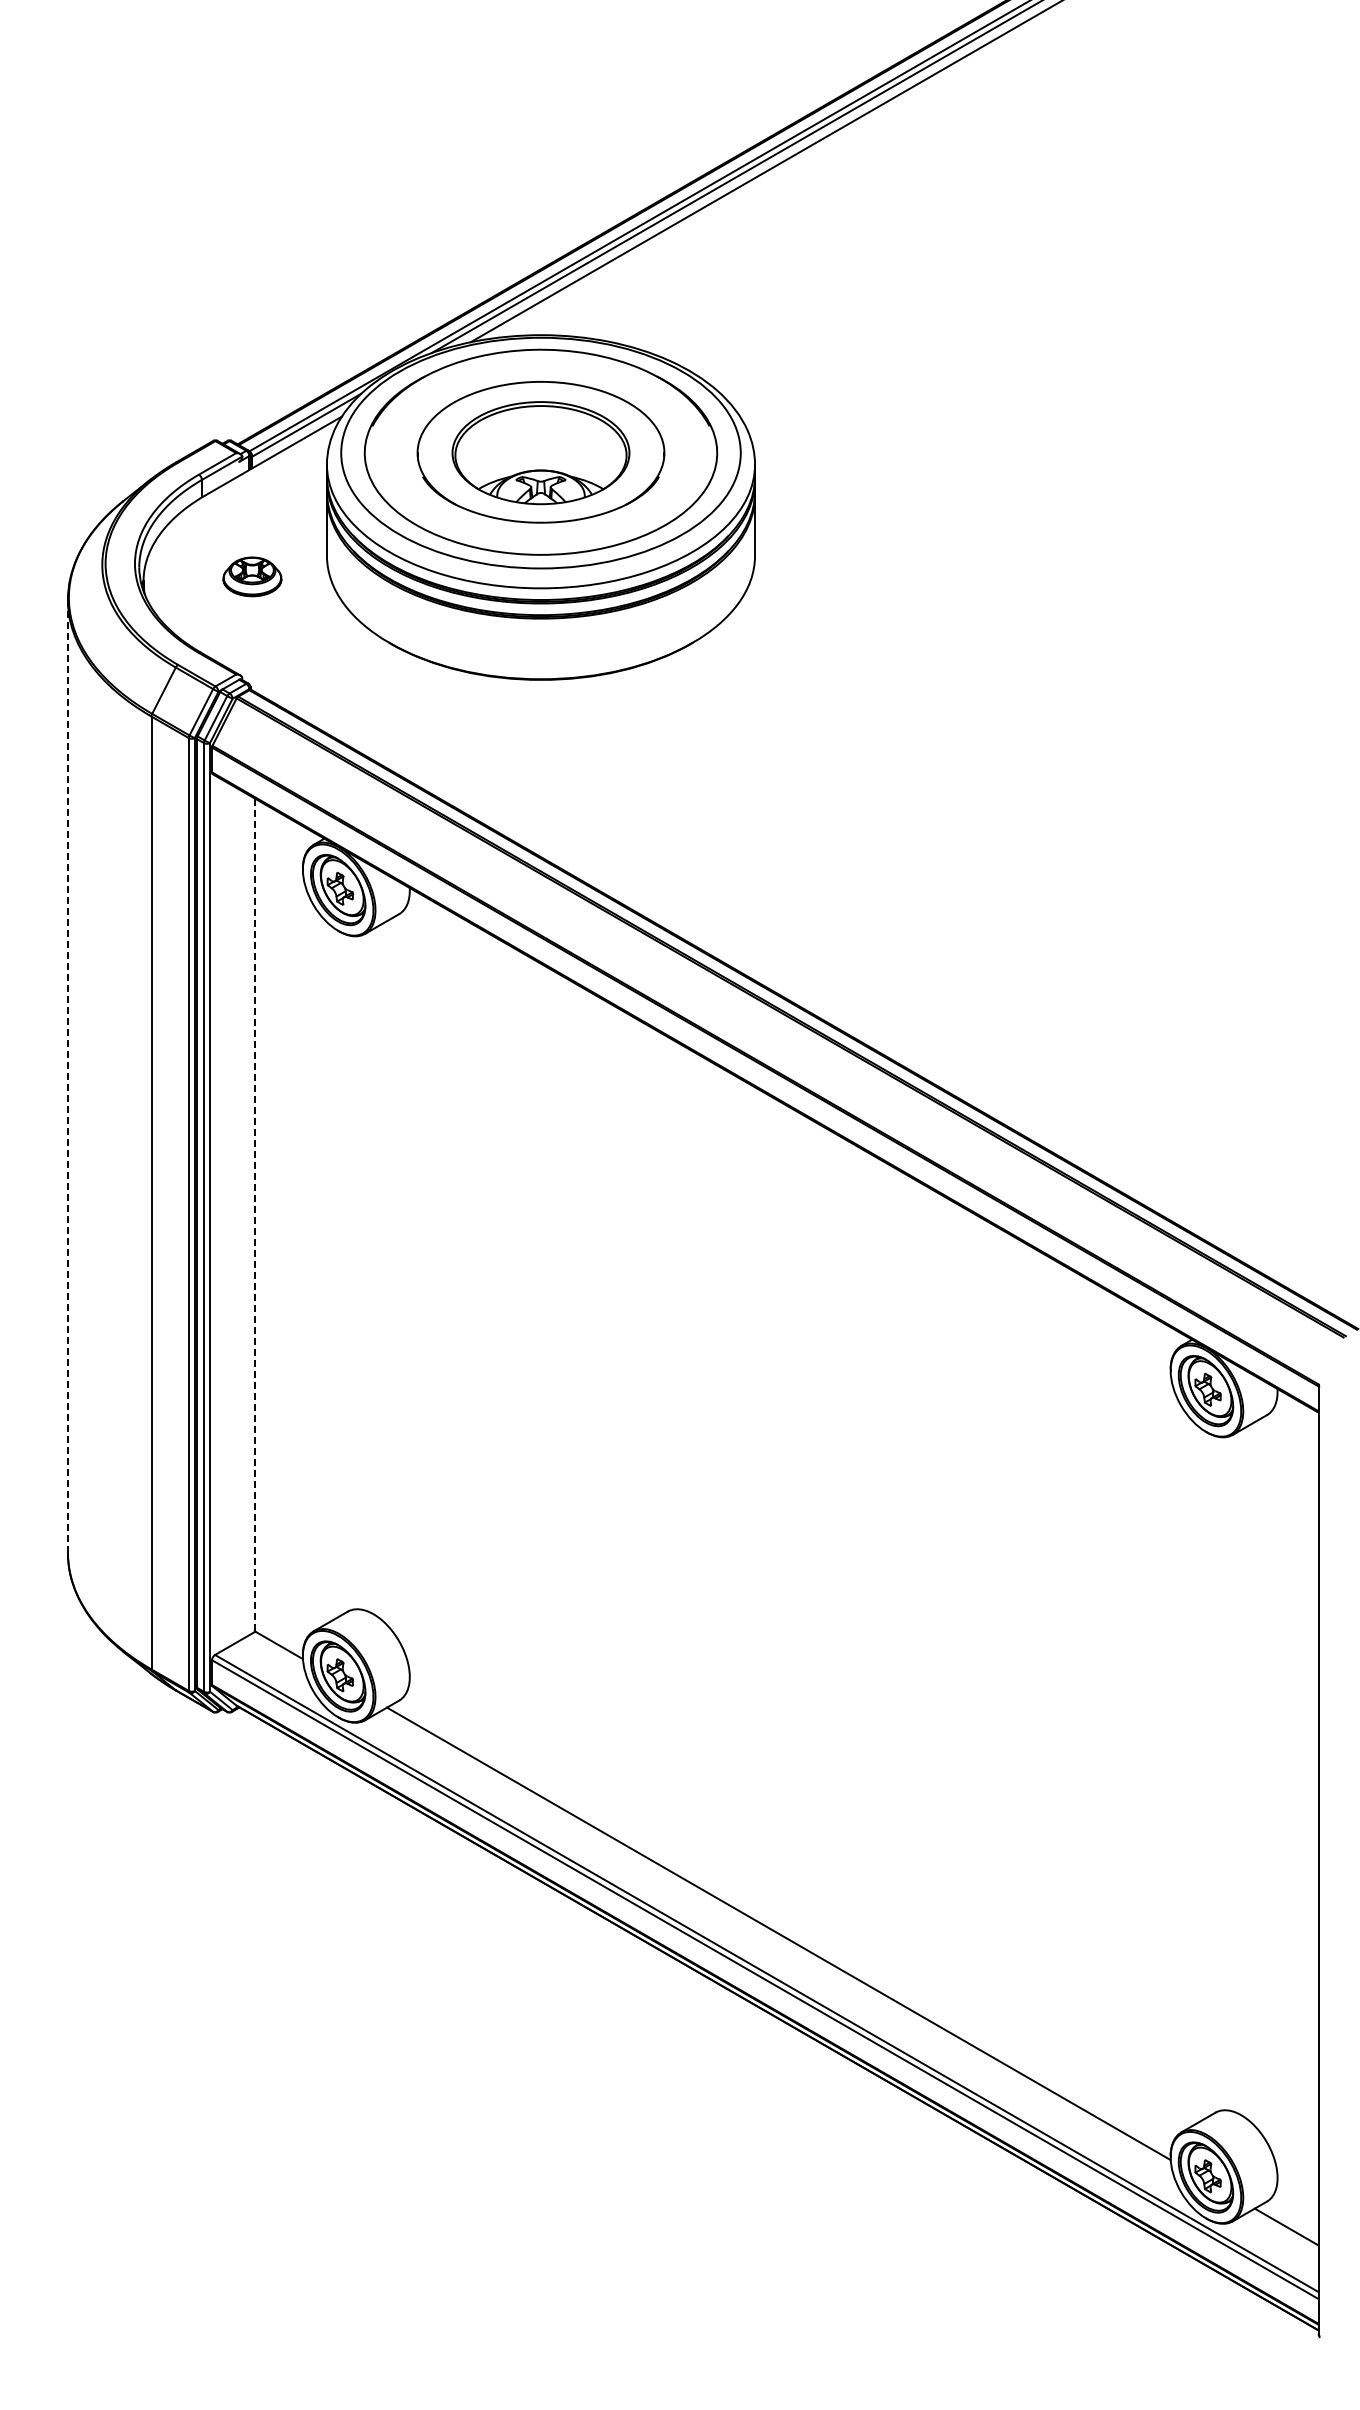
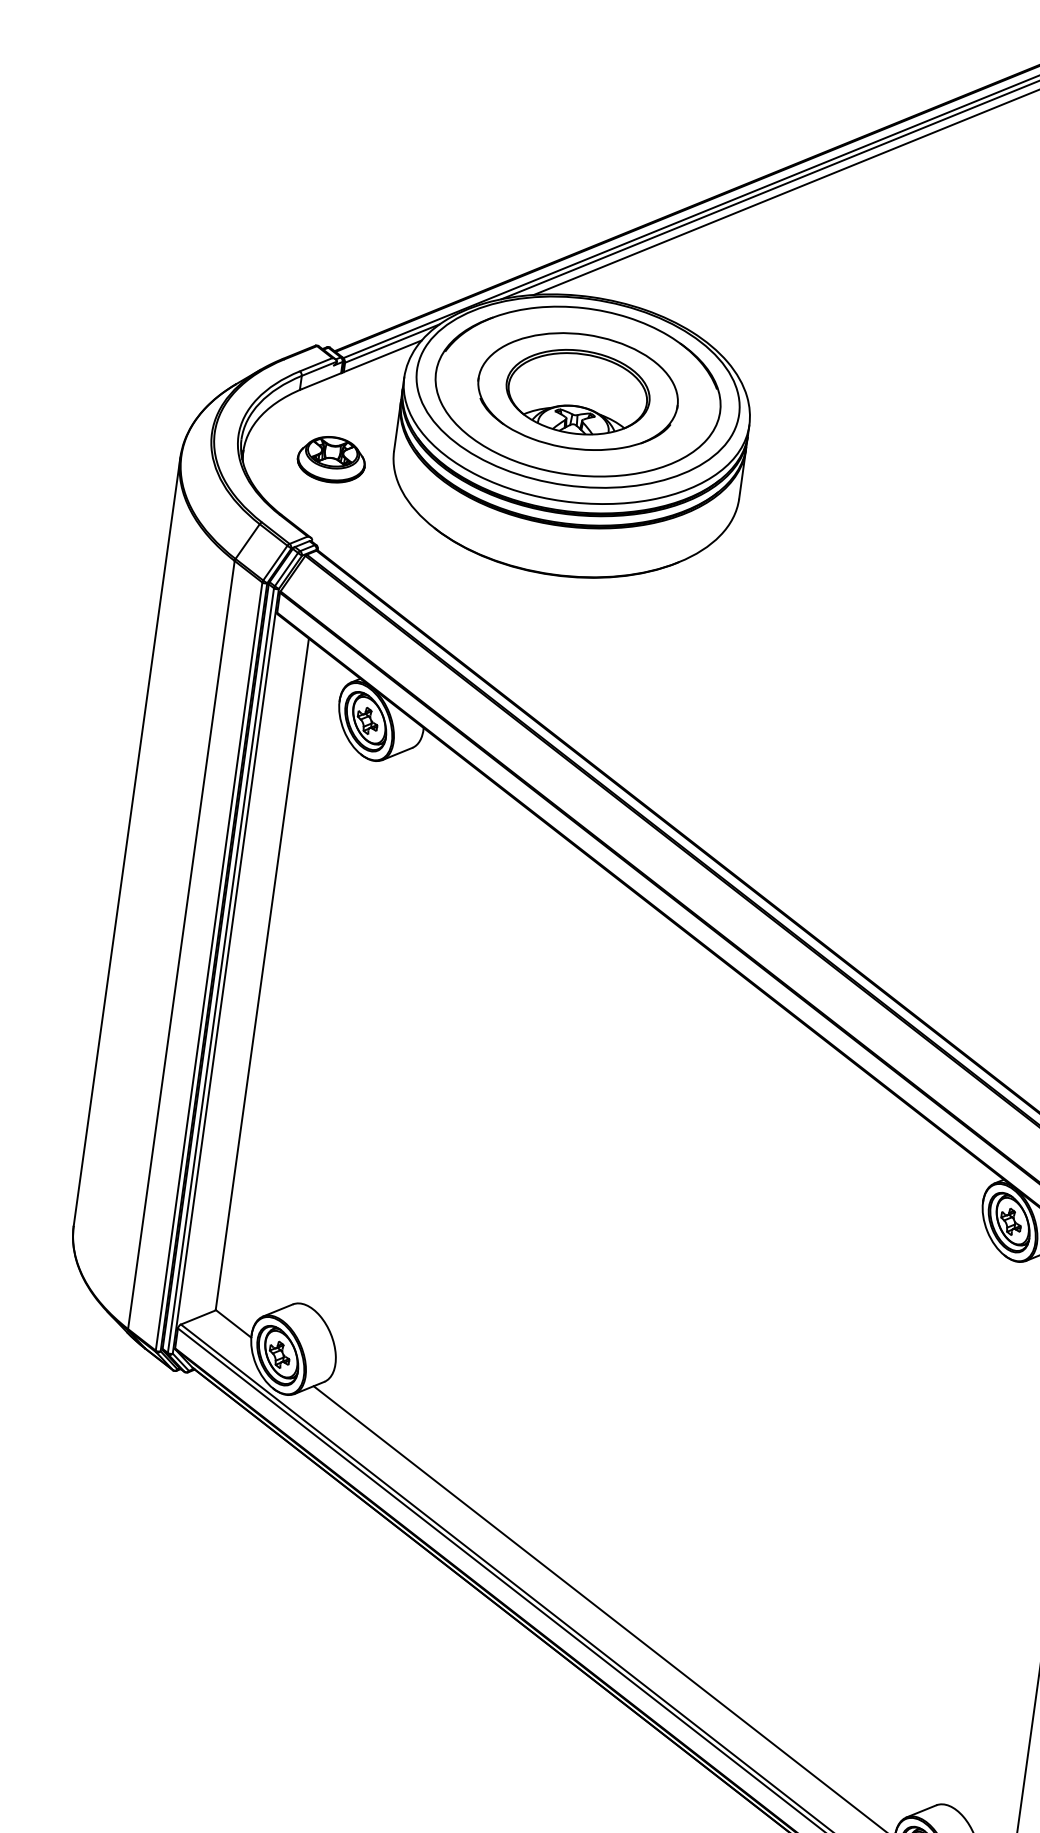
part: (252, 576) -> (331, 459), size x1.43
line: (67, 1076) -> (126, 841), dashed -> solid
line: (254, 1214) -> (262, 973), dashed -> solid

